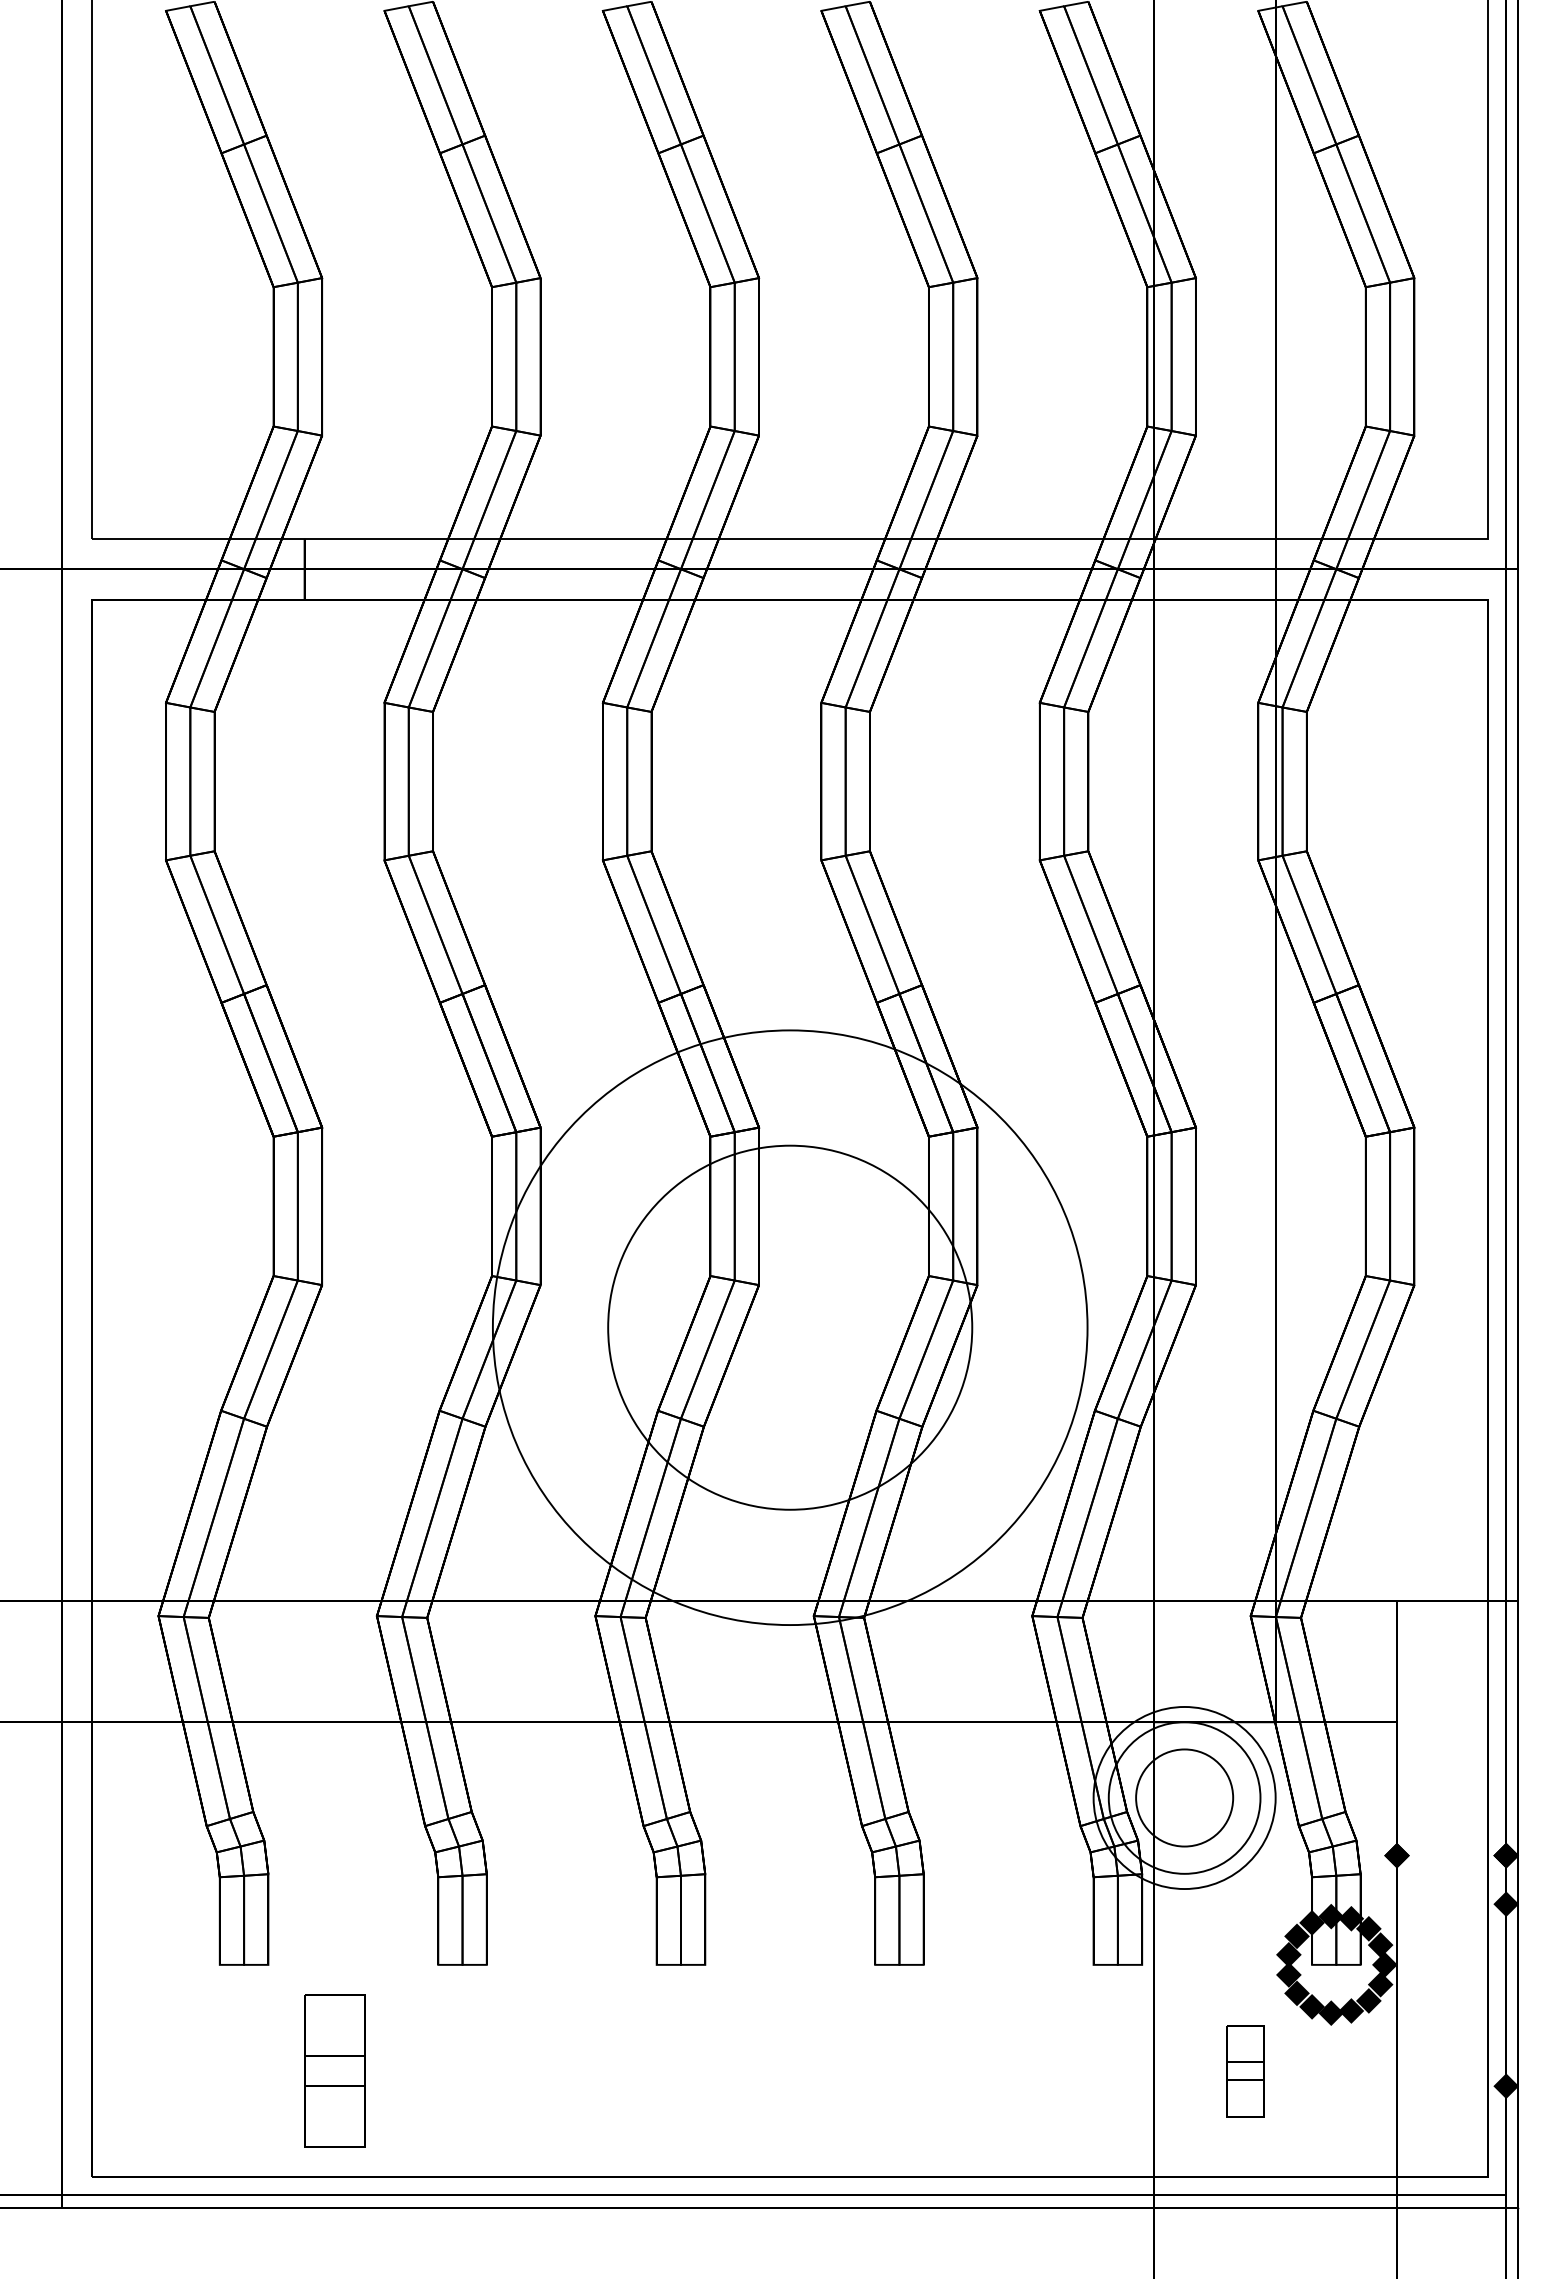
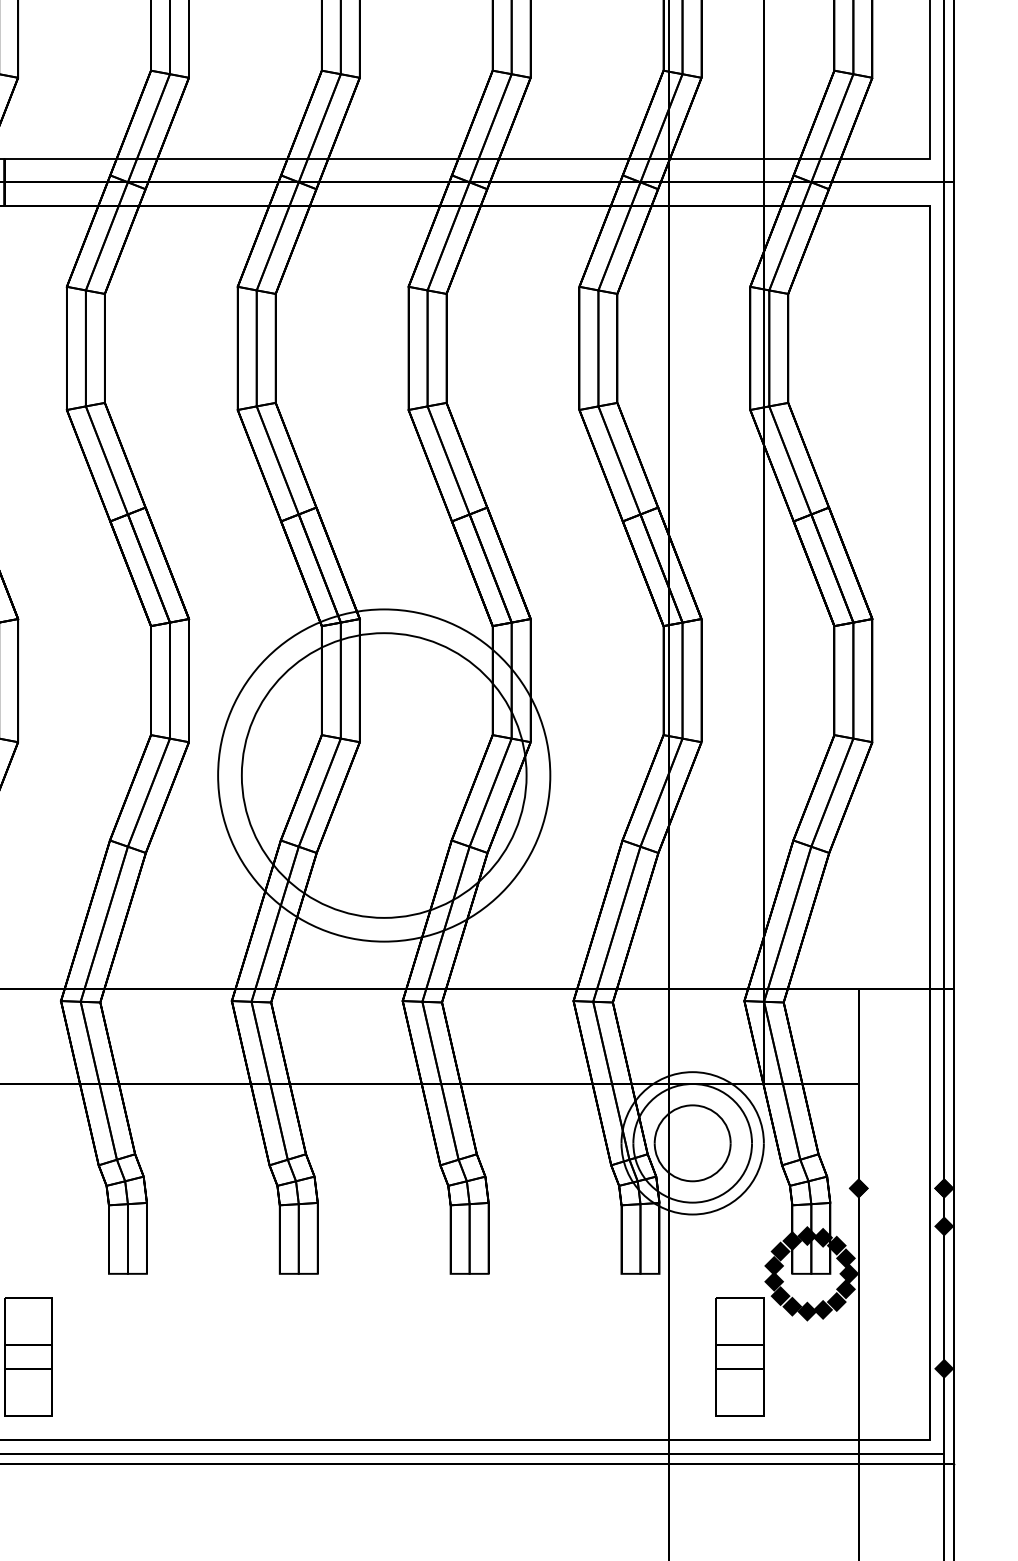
circle: (789, 1327) -> (383, 775), size x0.71
part: (1245, 2070) -> (740, 1356), size x1.67

